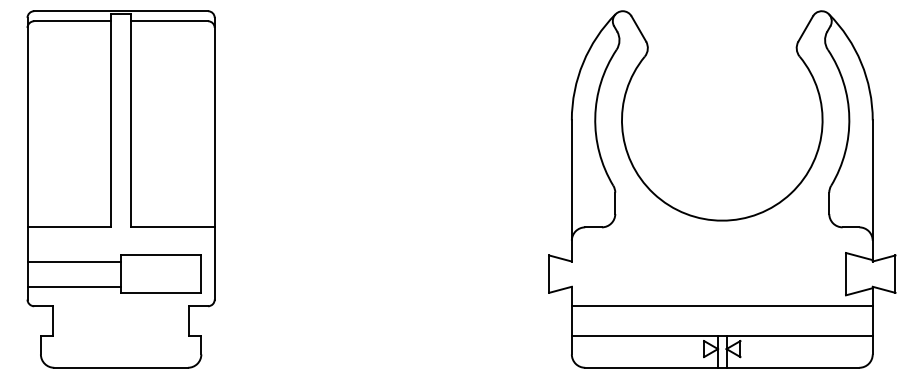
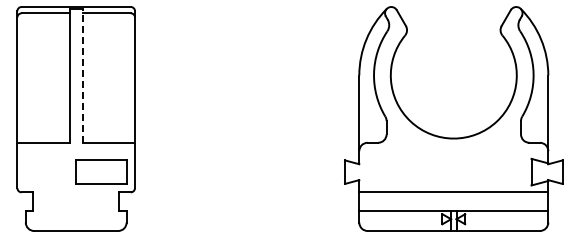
line: (131, 120) -> (82, 75), solid -> dashed
line: (73, 261) -> (46, 164), removed
line: (73, 287) -> (46, 180), removed

